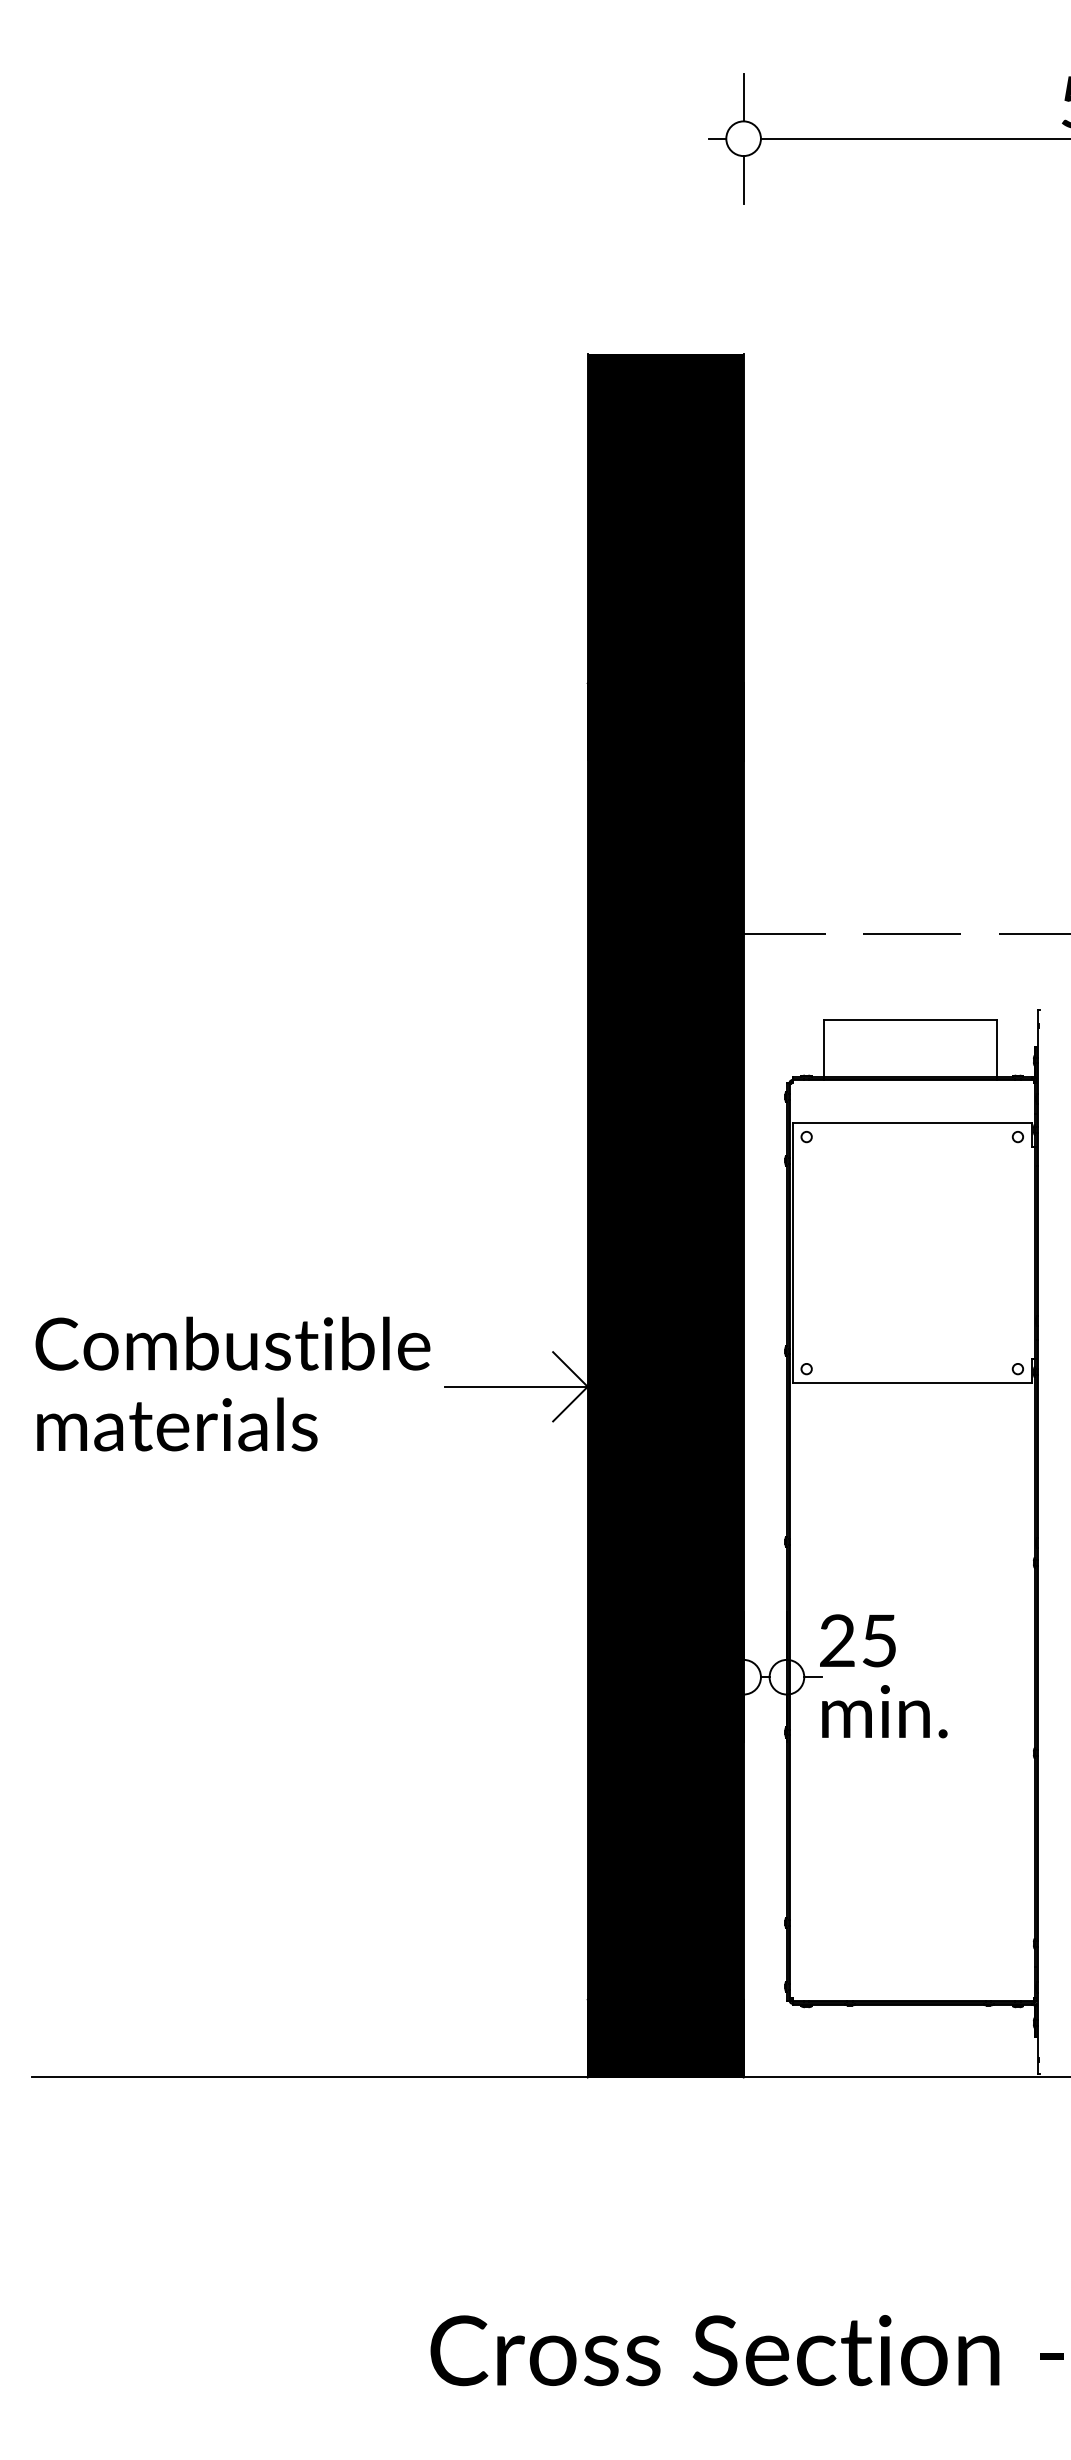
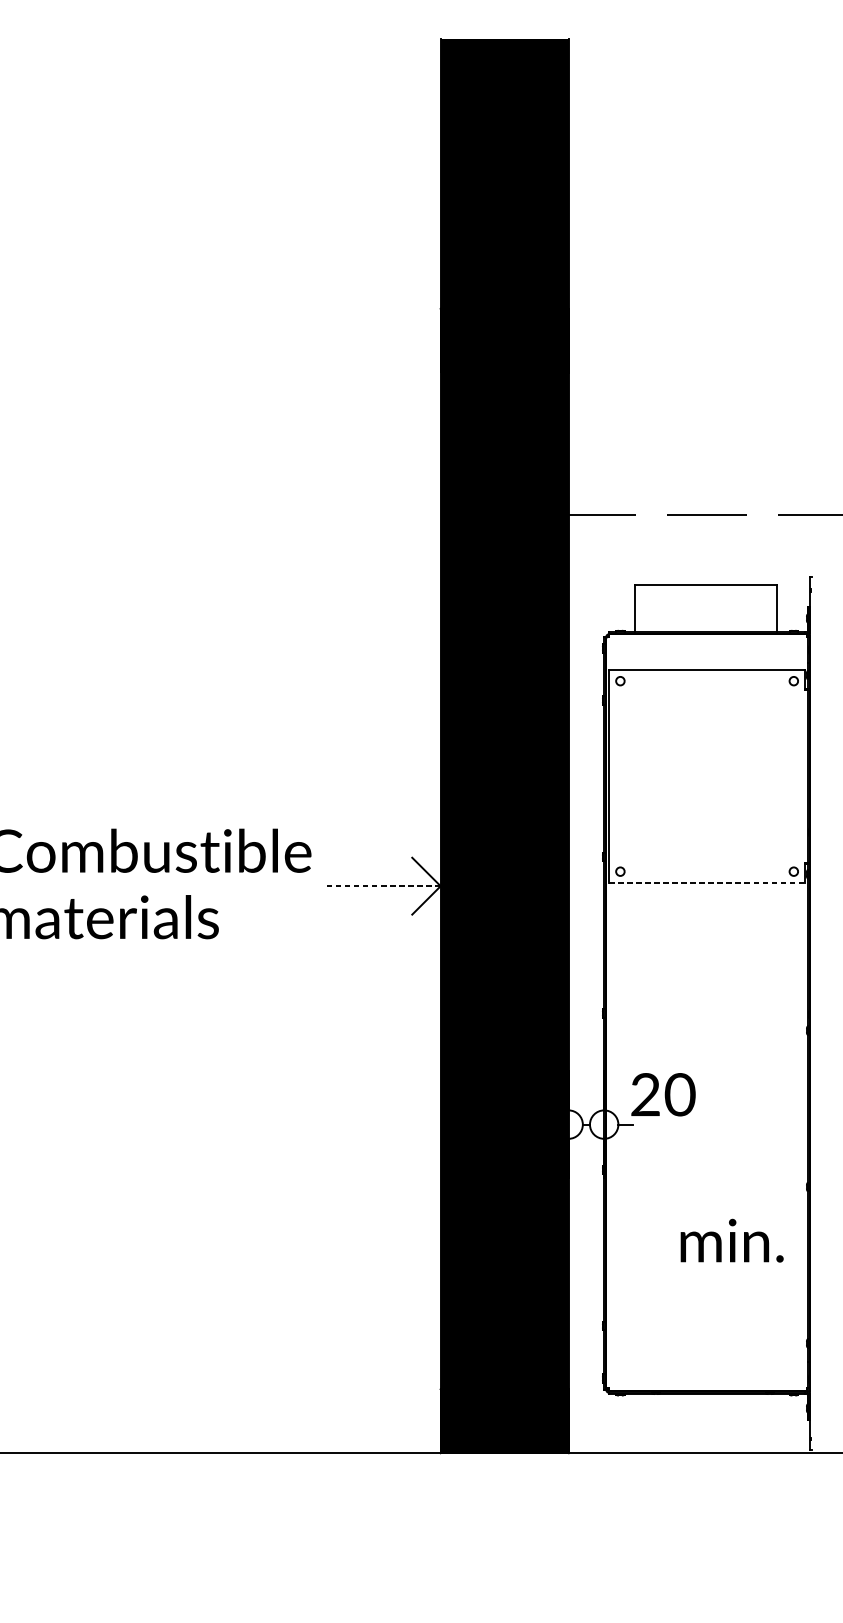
line: (912, 1382) -> (707, 882), solid -> dashed
line: (516, 1386) -> (382, 885), solid -> dashed
text: (879, 1640) -> (680, 1094), 25 -> 20
text: (884, 1711) -> (731, 1240), moved

